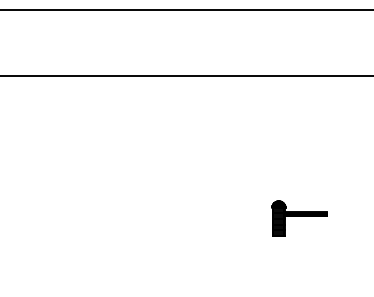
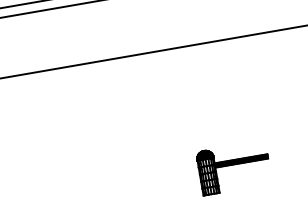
part: (299, 218) -> (234, 168), size x1.43

